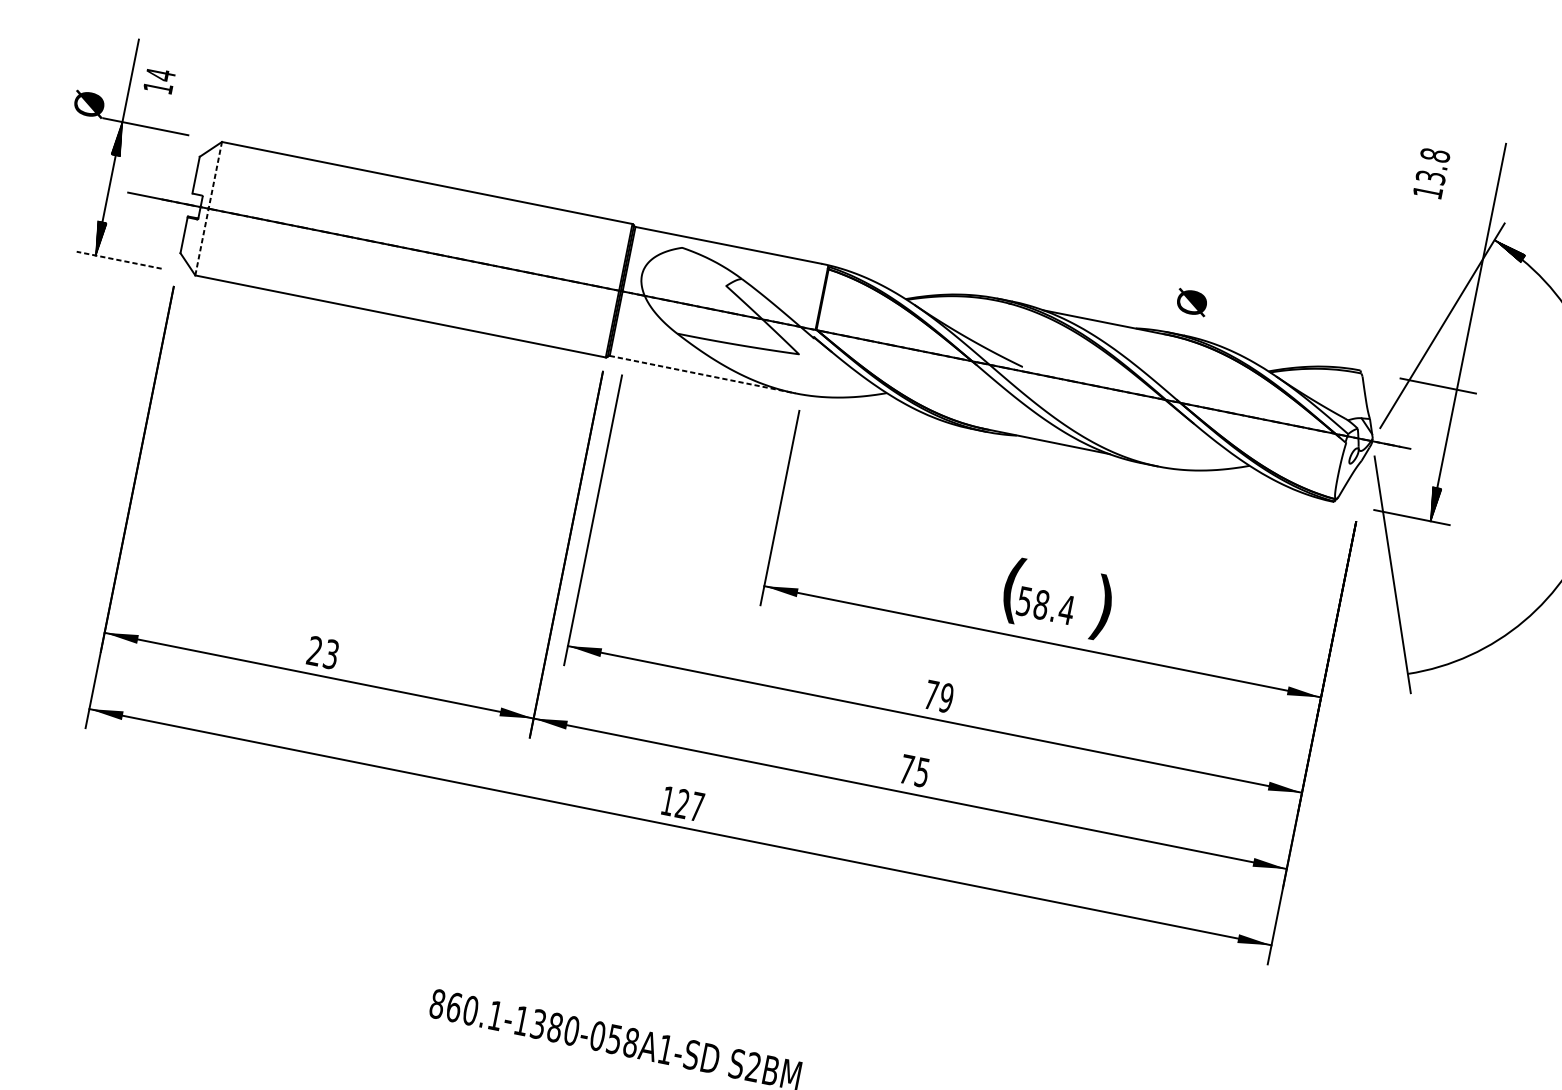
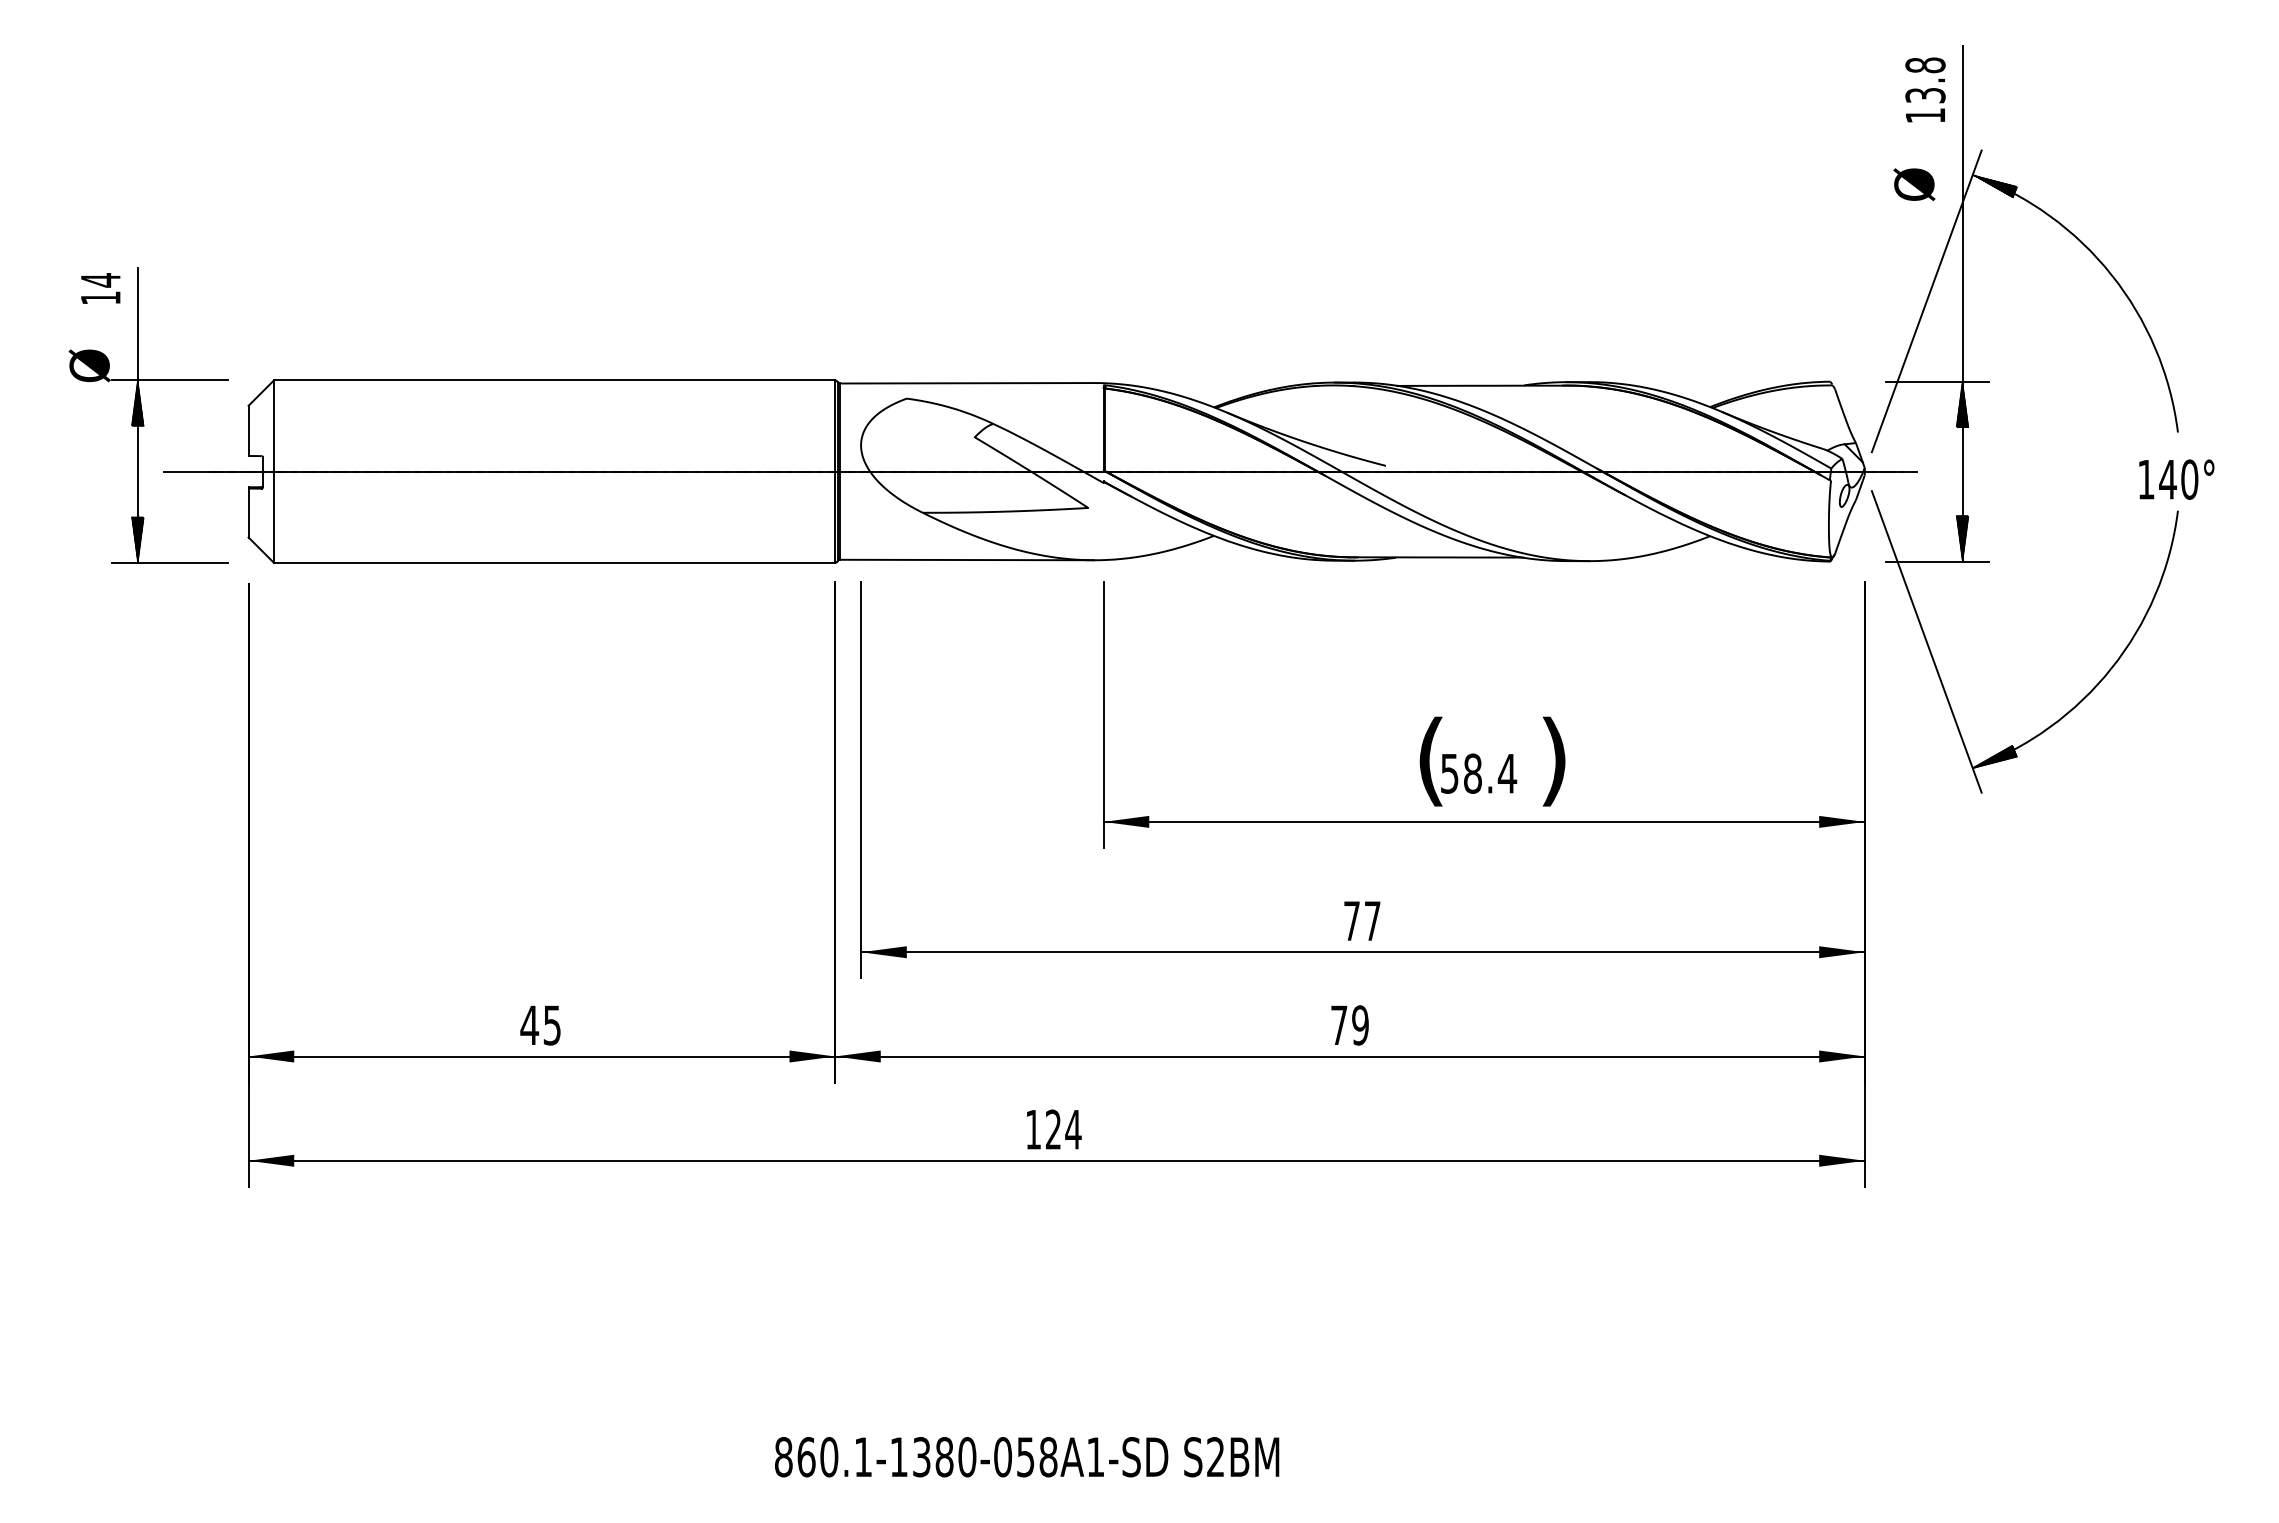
text: (159, 80) -> (100, 288), moved
text: (1431, 173) -> (1925, 89), moved
line: (208, 208) -> (273, 471), dashed -> solid
line: (118, 259) -> (169, 562), dashed -> solid
text: (1192, 302) -> (1914, 184), moved
line: (702, 375) -> (967, 560), dashed -> solid
hatch: (1453, 406) -> (1962, 404), added
text: (322, 652) -> (540, 1024), 23 -> 45
hatch: (1425, 668) -> (1994, 756), added
text: (946, 698) -> (1372, 921), 79 -> 77
text: (922, 772) -> (1360, 1025), 75 -> 79
text: (697, 806) -> (1073, 1129), 127 -> 124

